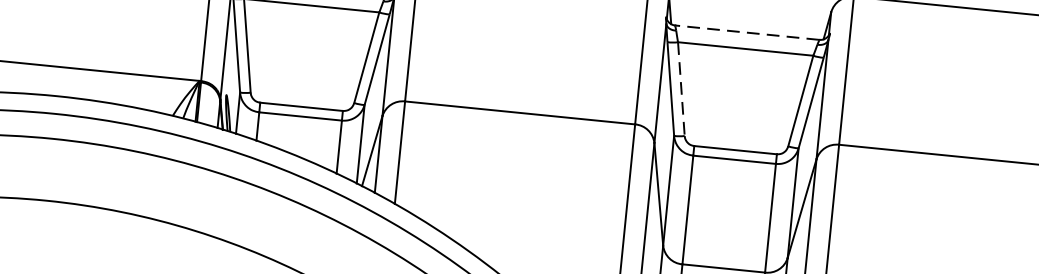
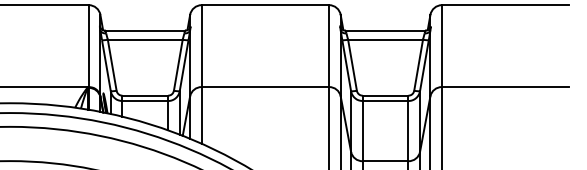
line: (747, 32) -> (385, 30), dashed -> solid
line: (681, 89) -> (352, 65), dashed -> solid

